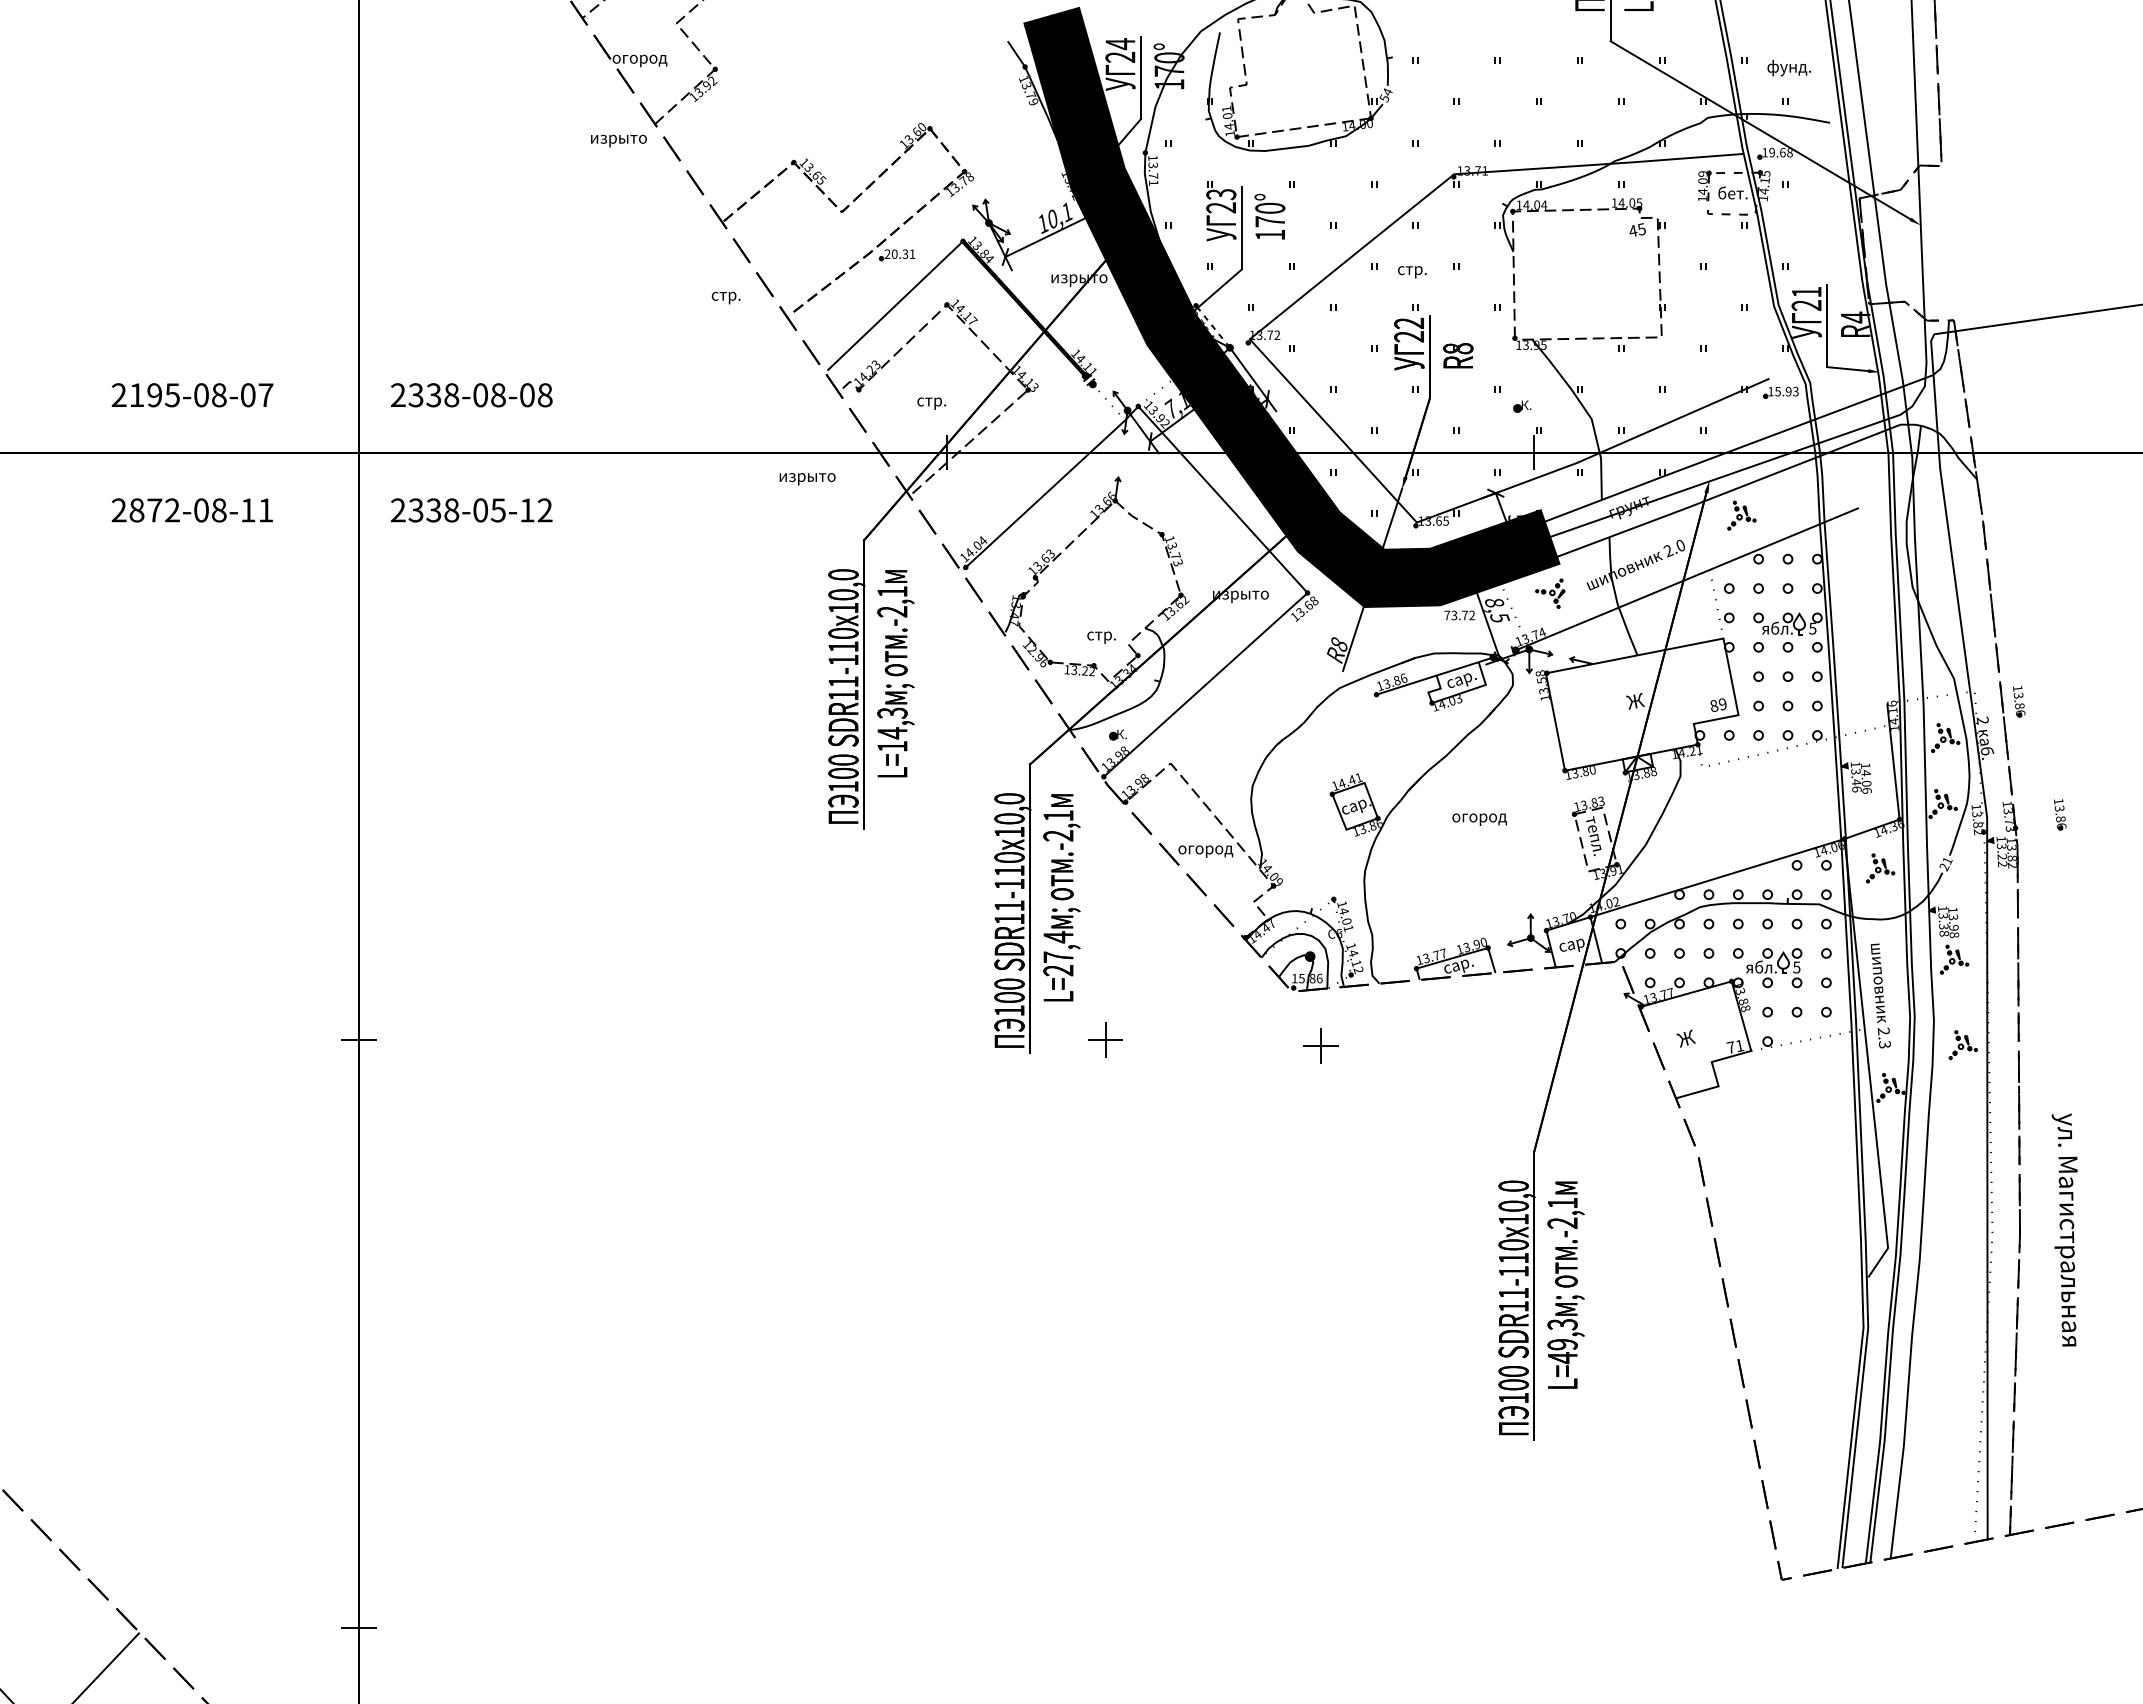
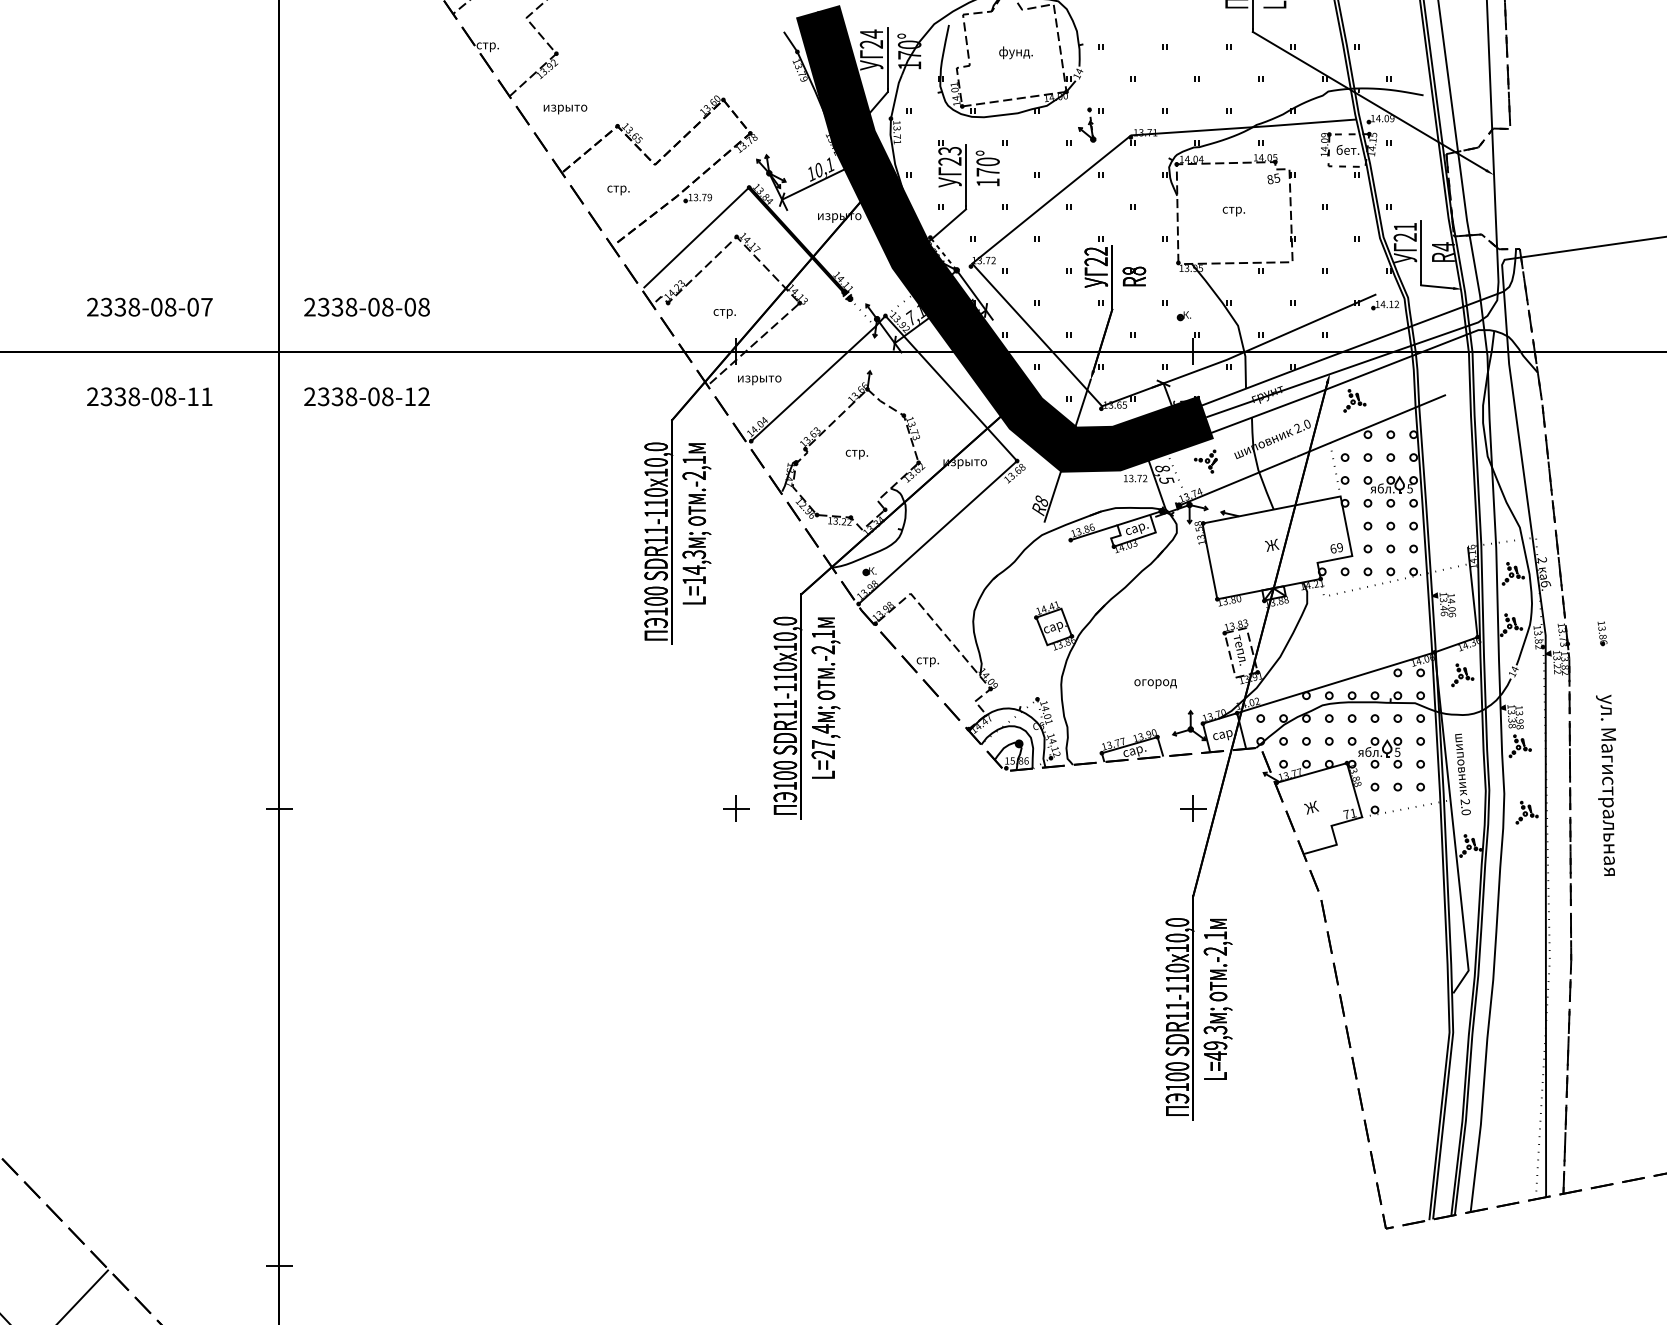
text: (642, 60) -> (499, 46), огород -> стр.
text: (1788, 68) -> (1015, 53), moved
text: (1384, 98) -> (1076, 76), 54 -> 14
text: (618, 140) -> (565, 109), moved
text: (1780, 152) -> (1384, 118), 19.68 -> 14.09
part: (1397, 160) -> (1087, 124), added
text: (1633, 231) -> (1270, 179), 45 -> 85
text: (899, 253) -> (699, 196), 20.31 -> 13.79
text: (1412, 272) -> (1234, 211), moved
text: (725, 297) -> (618, 189), moved
text: (1786, 391) -> (1389, 304), 15.93 -> 14.12
text: (154, 395) -> (120, 307), 2195-08-07 -> 2338-08-07
text: (807, 479) -> (759, 380), moved
text: (154, 510) -> (120, 396), 2872-08-11 -> 2338-08-11
text: (497, 510) -> (387, 396), 2338-05-12 -> 2338-08-12
text: (1447, 615) -> (1125, 478), 73.72 -> 13.72
text: (1101, 637) -> (856, 454), moved
part: (2019, 701) -> (1570, 545), removed
text: (1714, 705) -> (1333, 548), 89 -> 69
text: (1479, 819) -> (1155, 683), moved
text: (1208, 851) -> (940, 662), огород -> стр.
text: (1945, 864) -> (1513, 672), 21 -> 14
part: (1105, 1039) -> (736, 808), moved
text: (1884, 1044) -> (1465, 812), 2.3 -> 2.0
part: (1320, 1045) -> (1192, 808), moved
text: (2064, 1229) -> (1605, 785), moved

